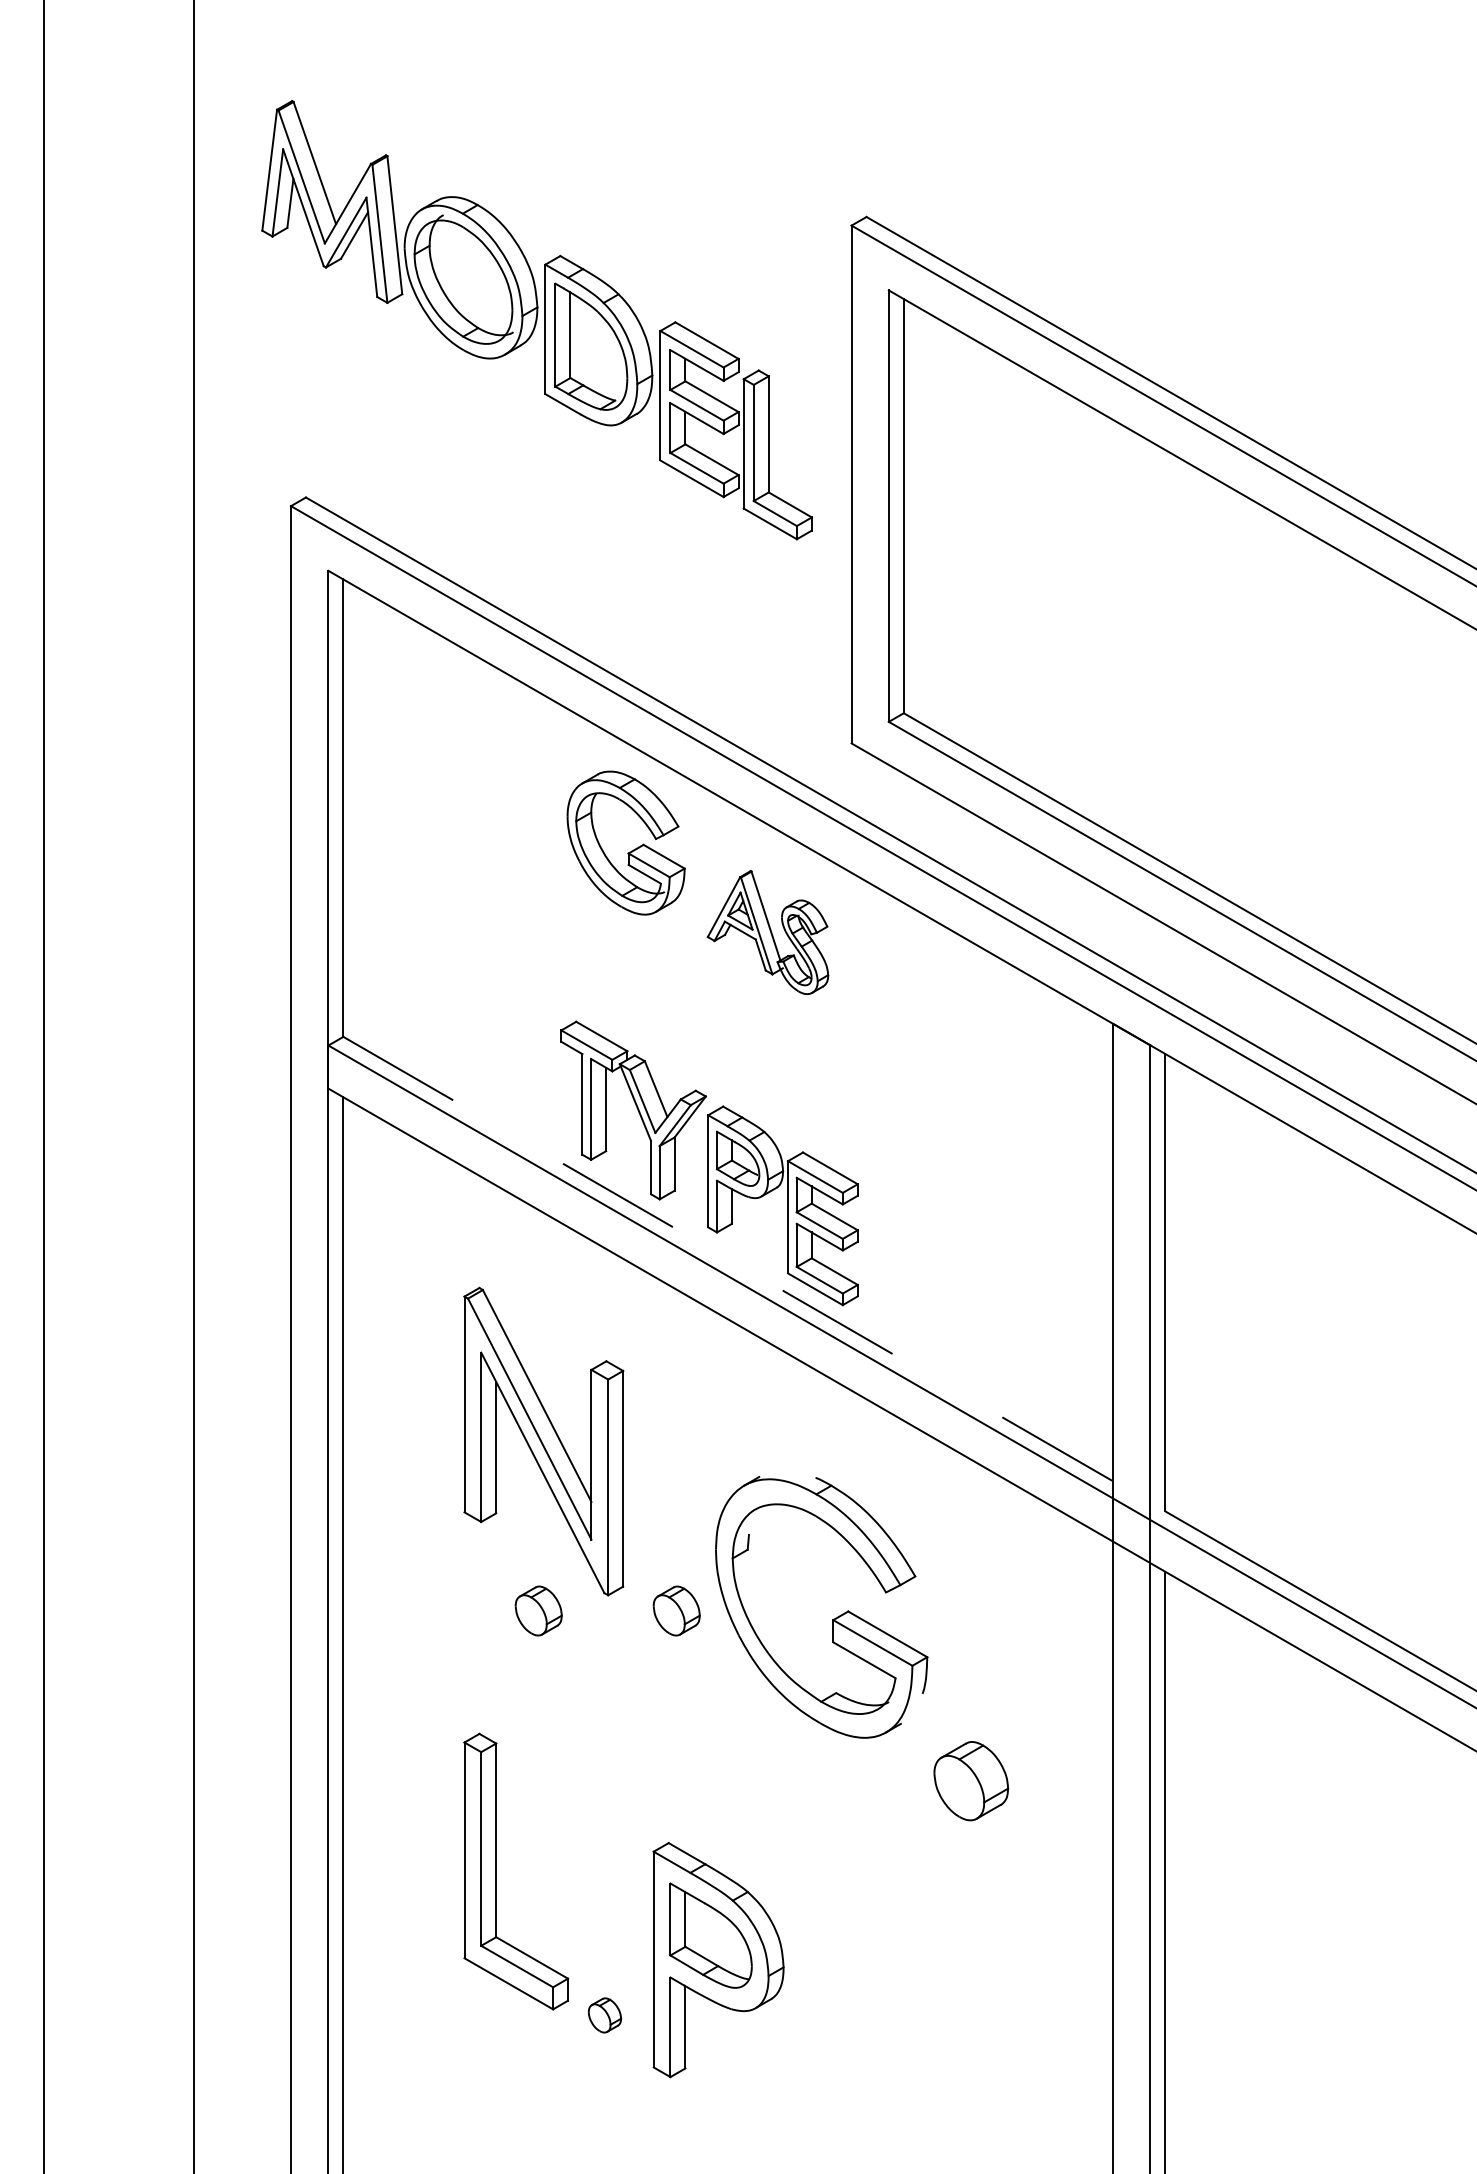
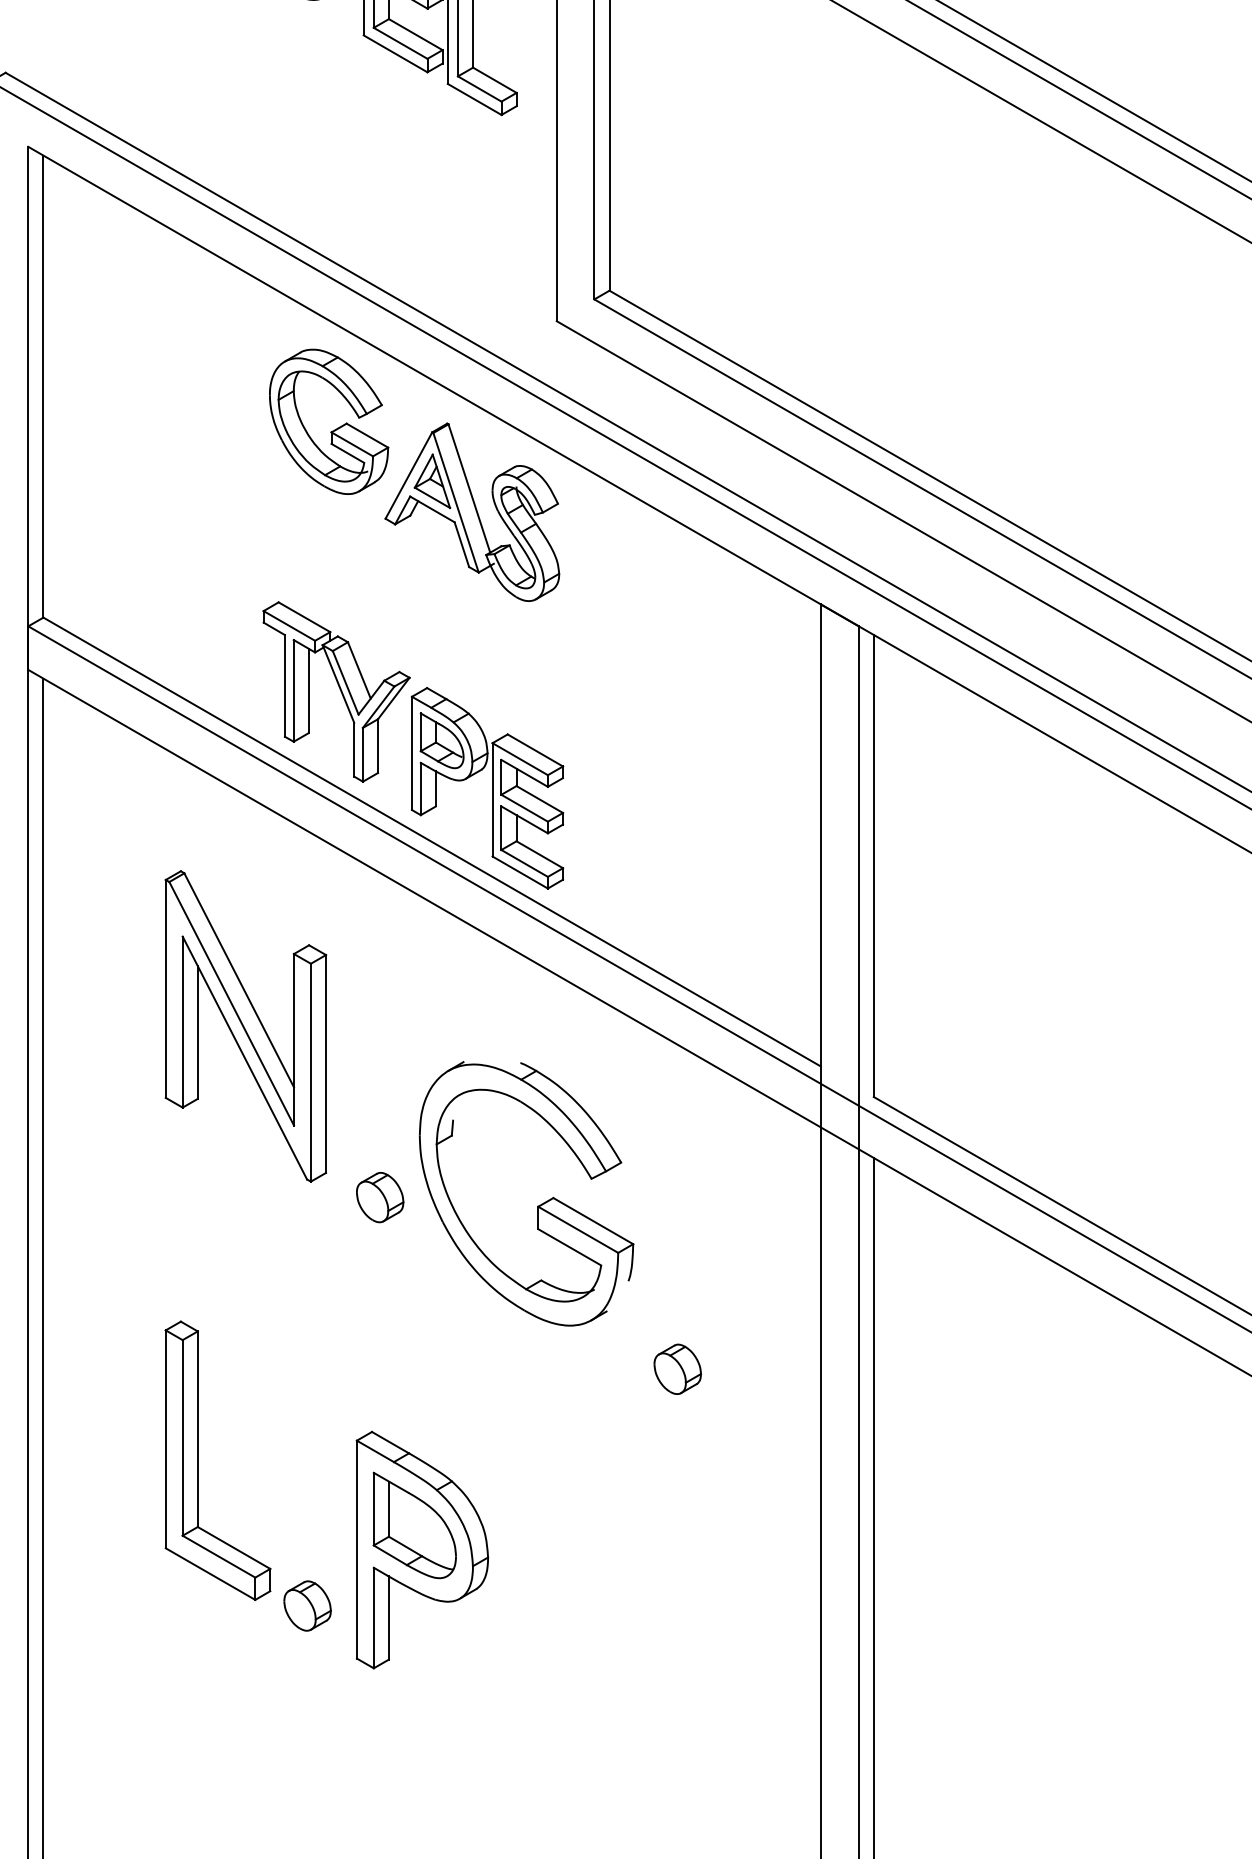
part: (767, 932) -> (471, 512), size x1.43
line: (728, 1259) -> (432, 842), dashed -> solid
part: (538, 1610) -> (240, 1197), removed
part: (971, 1780) -> (677, 1368), size x0.62
part: (604, 2015) -> (307, 1606), size x1.43

